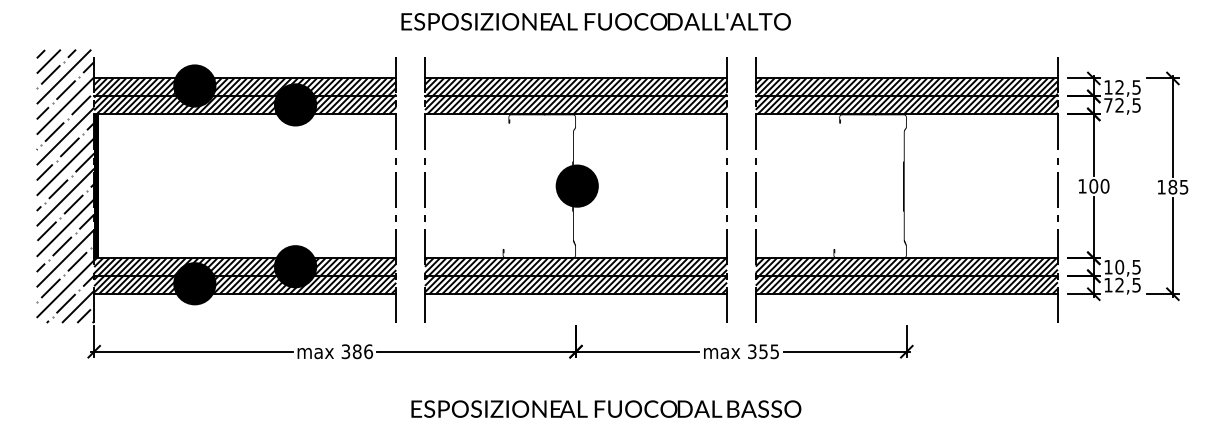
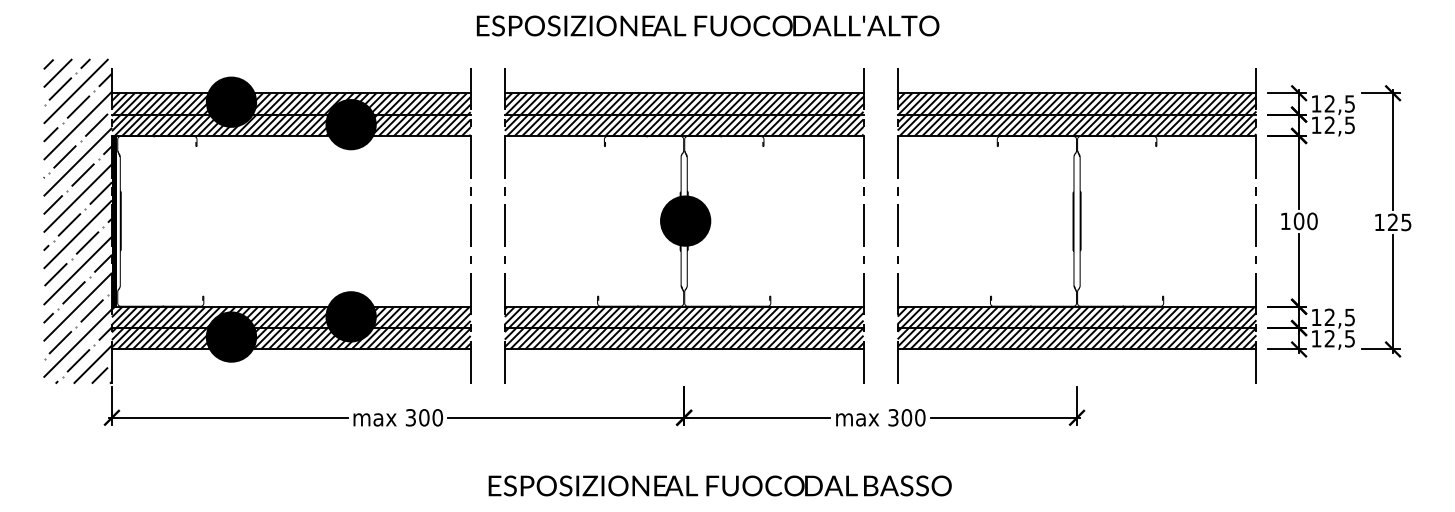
text: (1108, 104) -> (1316, 124), 72,5 -> 12,5
fill: (135, 185) -> (160, 220), added
fill: (612, 185) -> (727, 220), added
fill: (943, 185) -> (1120, 220), added
text: (1172, 187) -> (1392, 222), 185 -> 125
text: (1119, 267) -> (1329, 317), 10,5 -> 12,5
text: (363, 351) -> (431, 417), 386 -> 300
text: (769, 351) -> (913, 417), 355 -> 300

